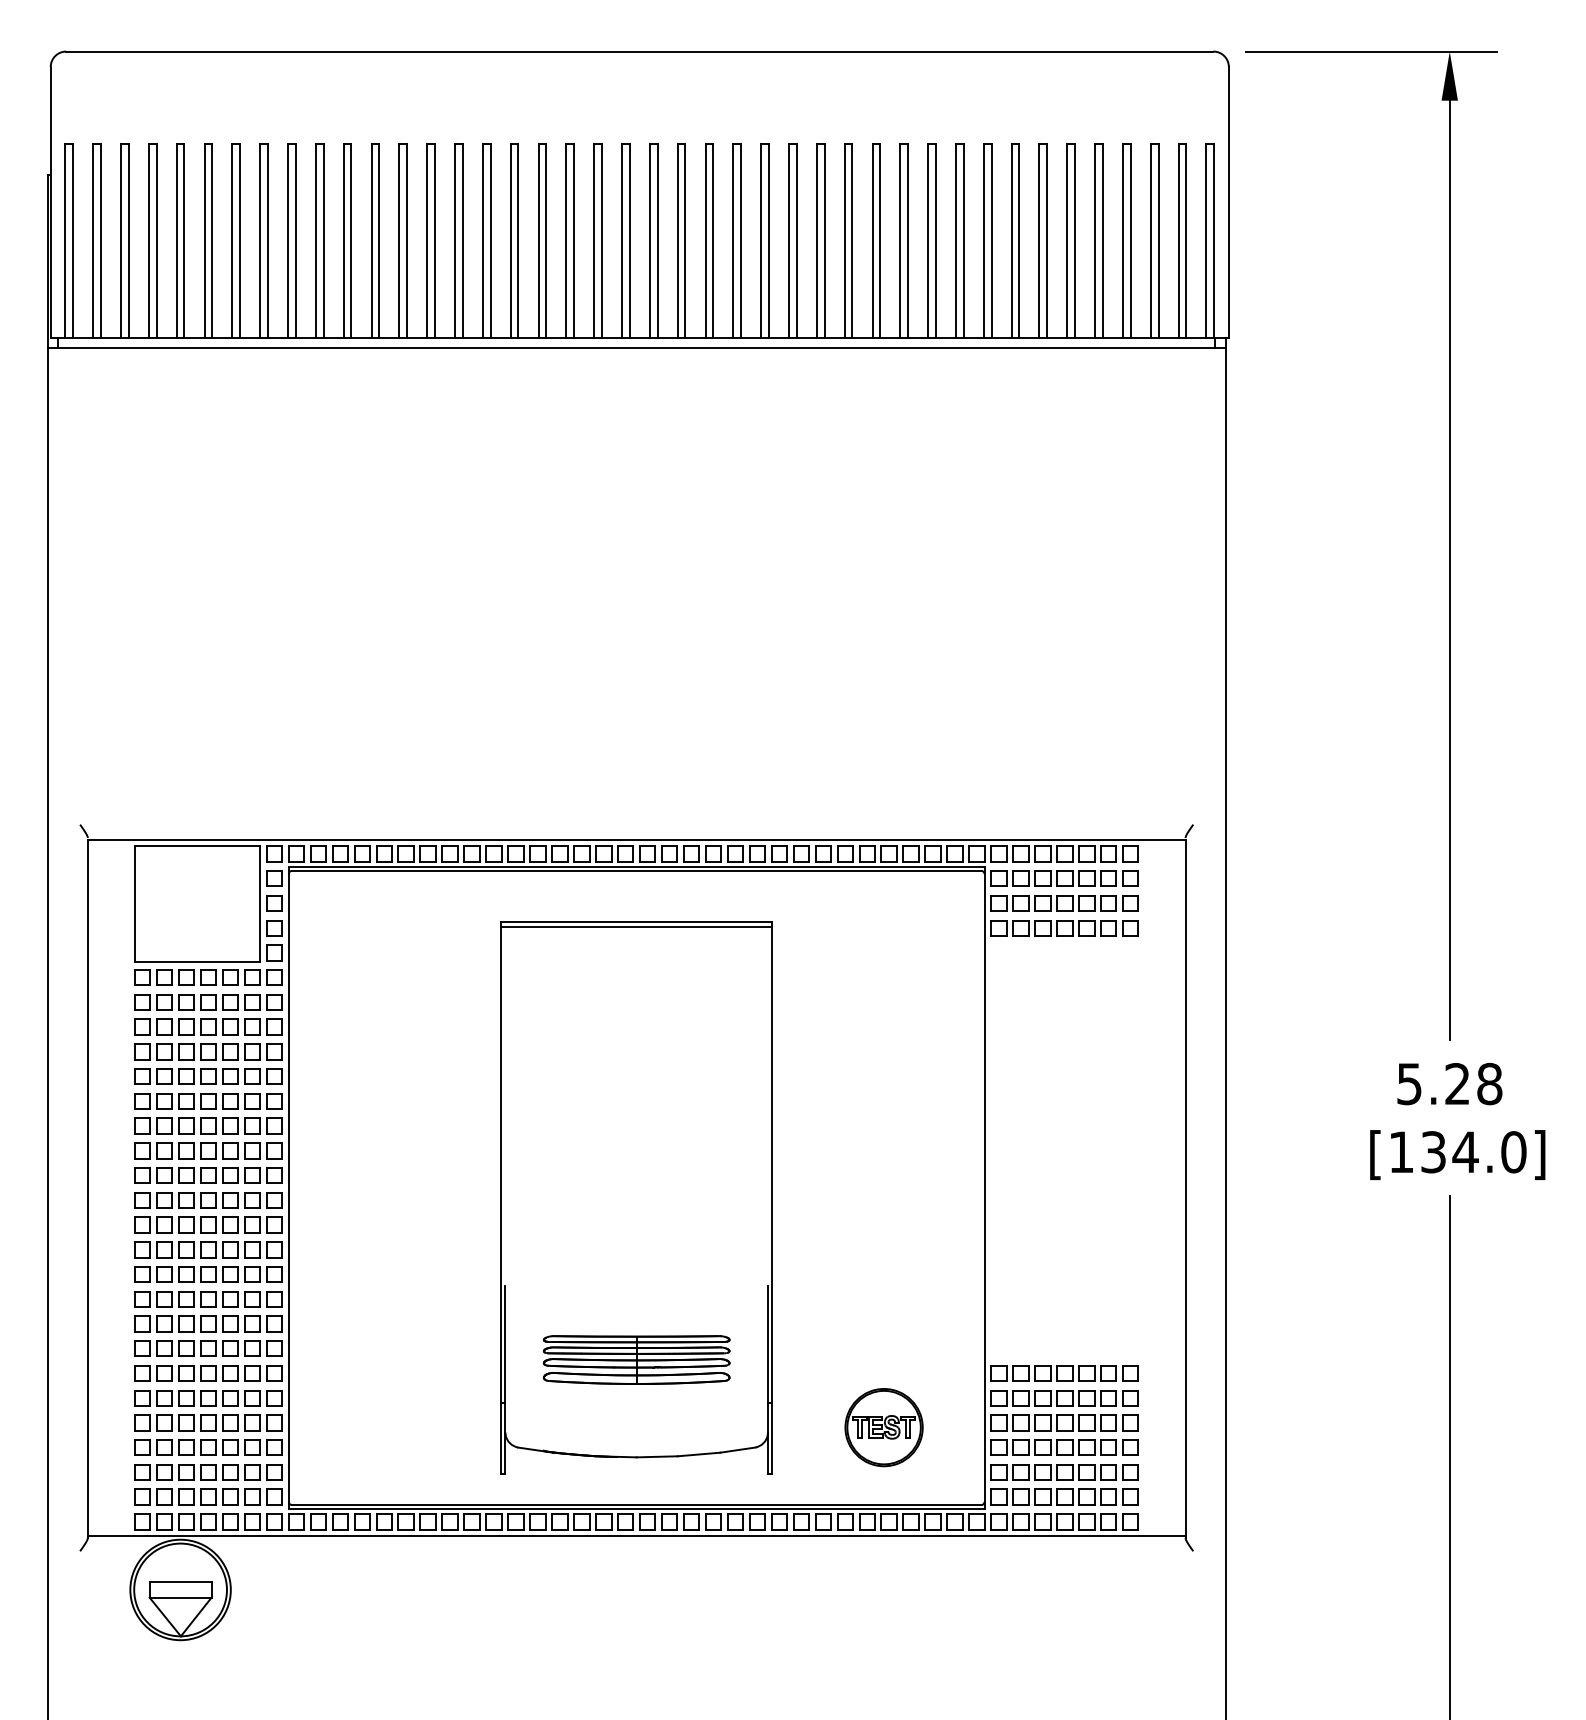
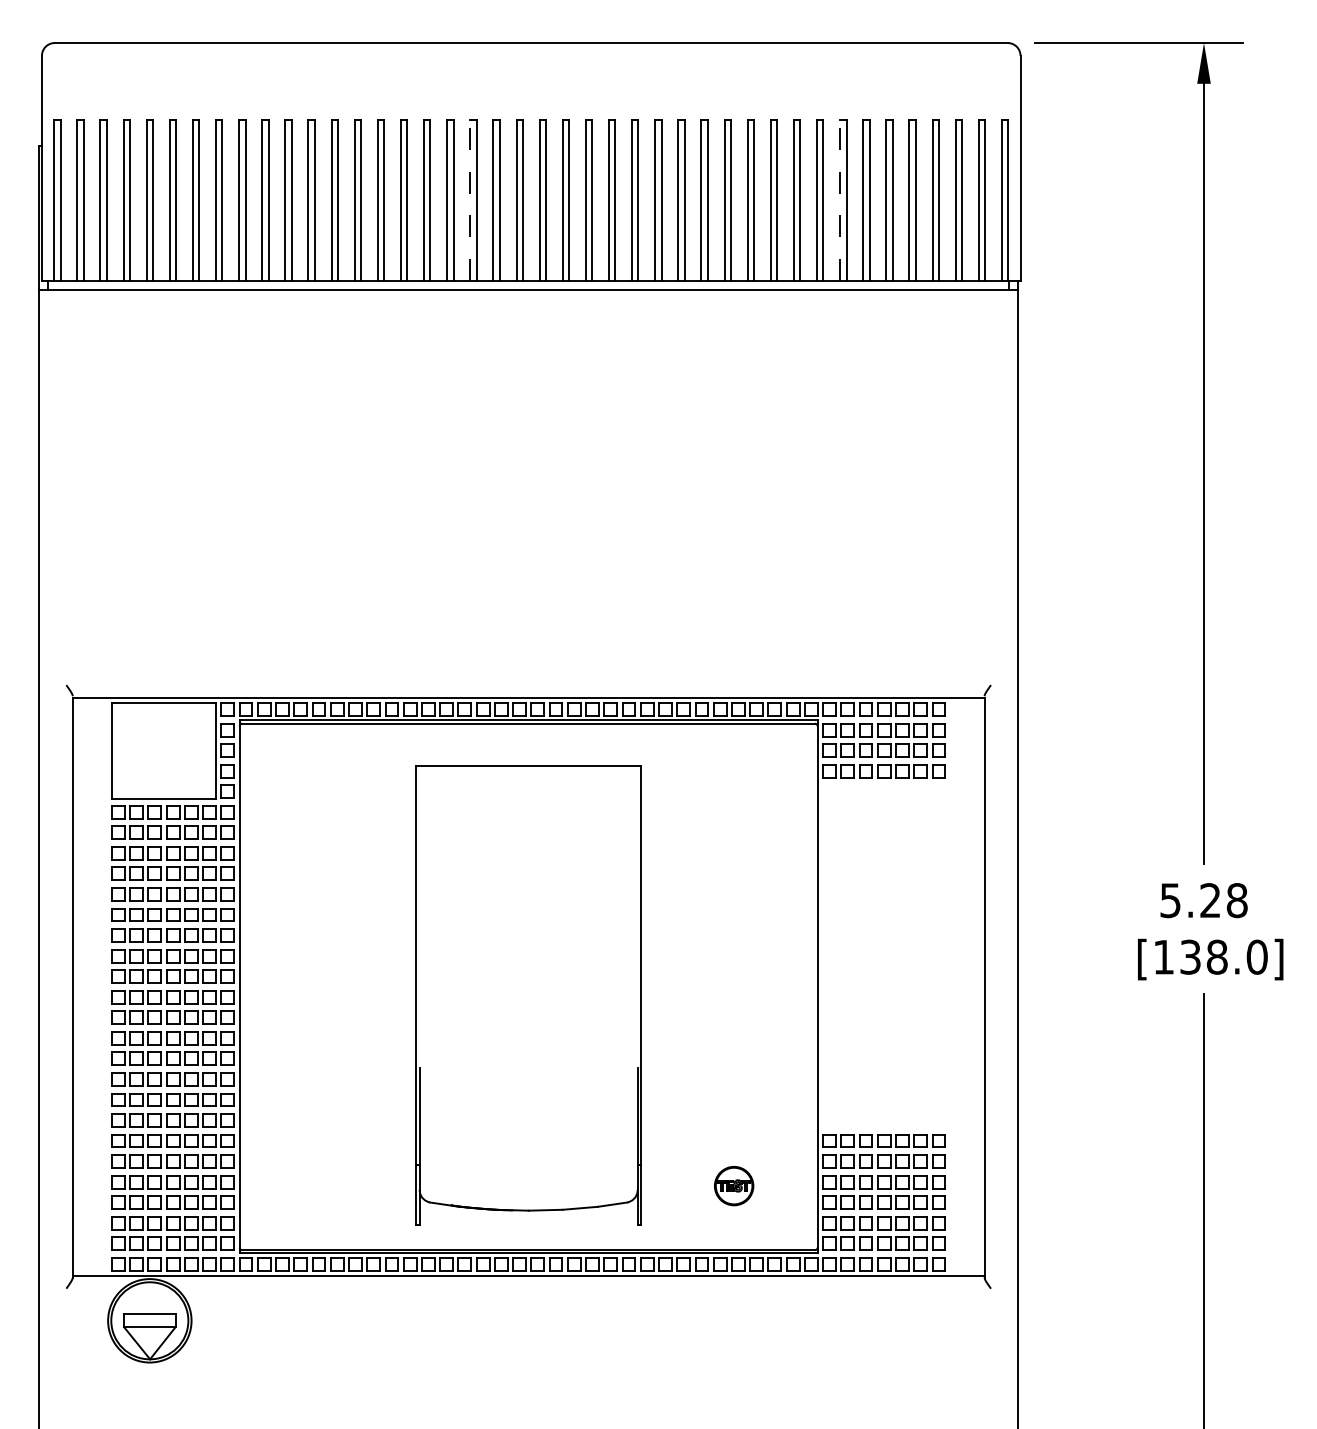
line: (566, 240) -> (470, 199), solid -> dashed
line: (1011, 240) -> (839, 199), solid -> dashed
line: (636, 926) -> (528, 769), removed
text: (1465, 1152) -> (1217, 957), [134.0] -> [138.0]
part: (636, 1359) -> (528, 1129), removed
part: (883, 1427) -> (733, 1185), size x0.6

